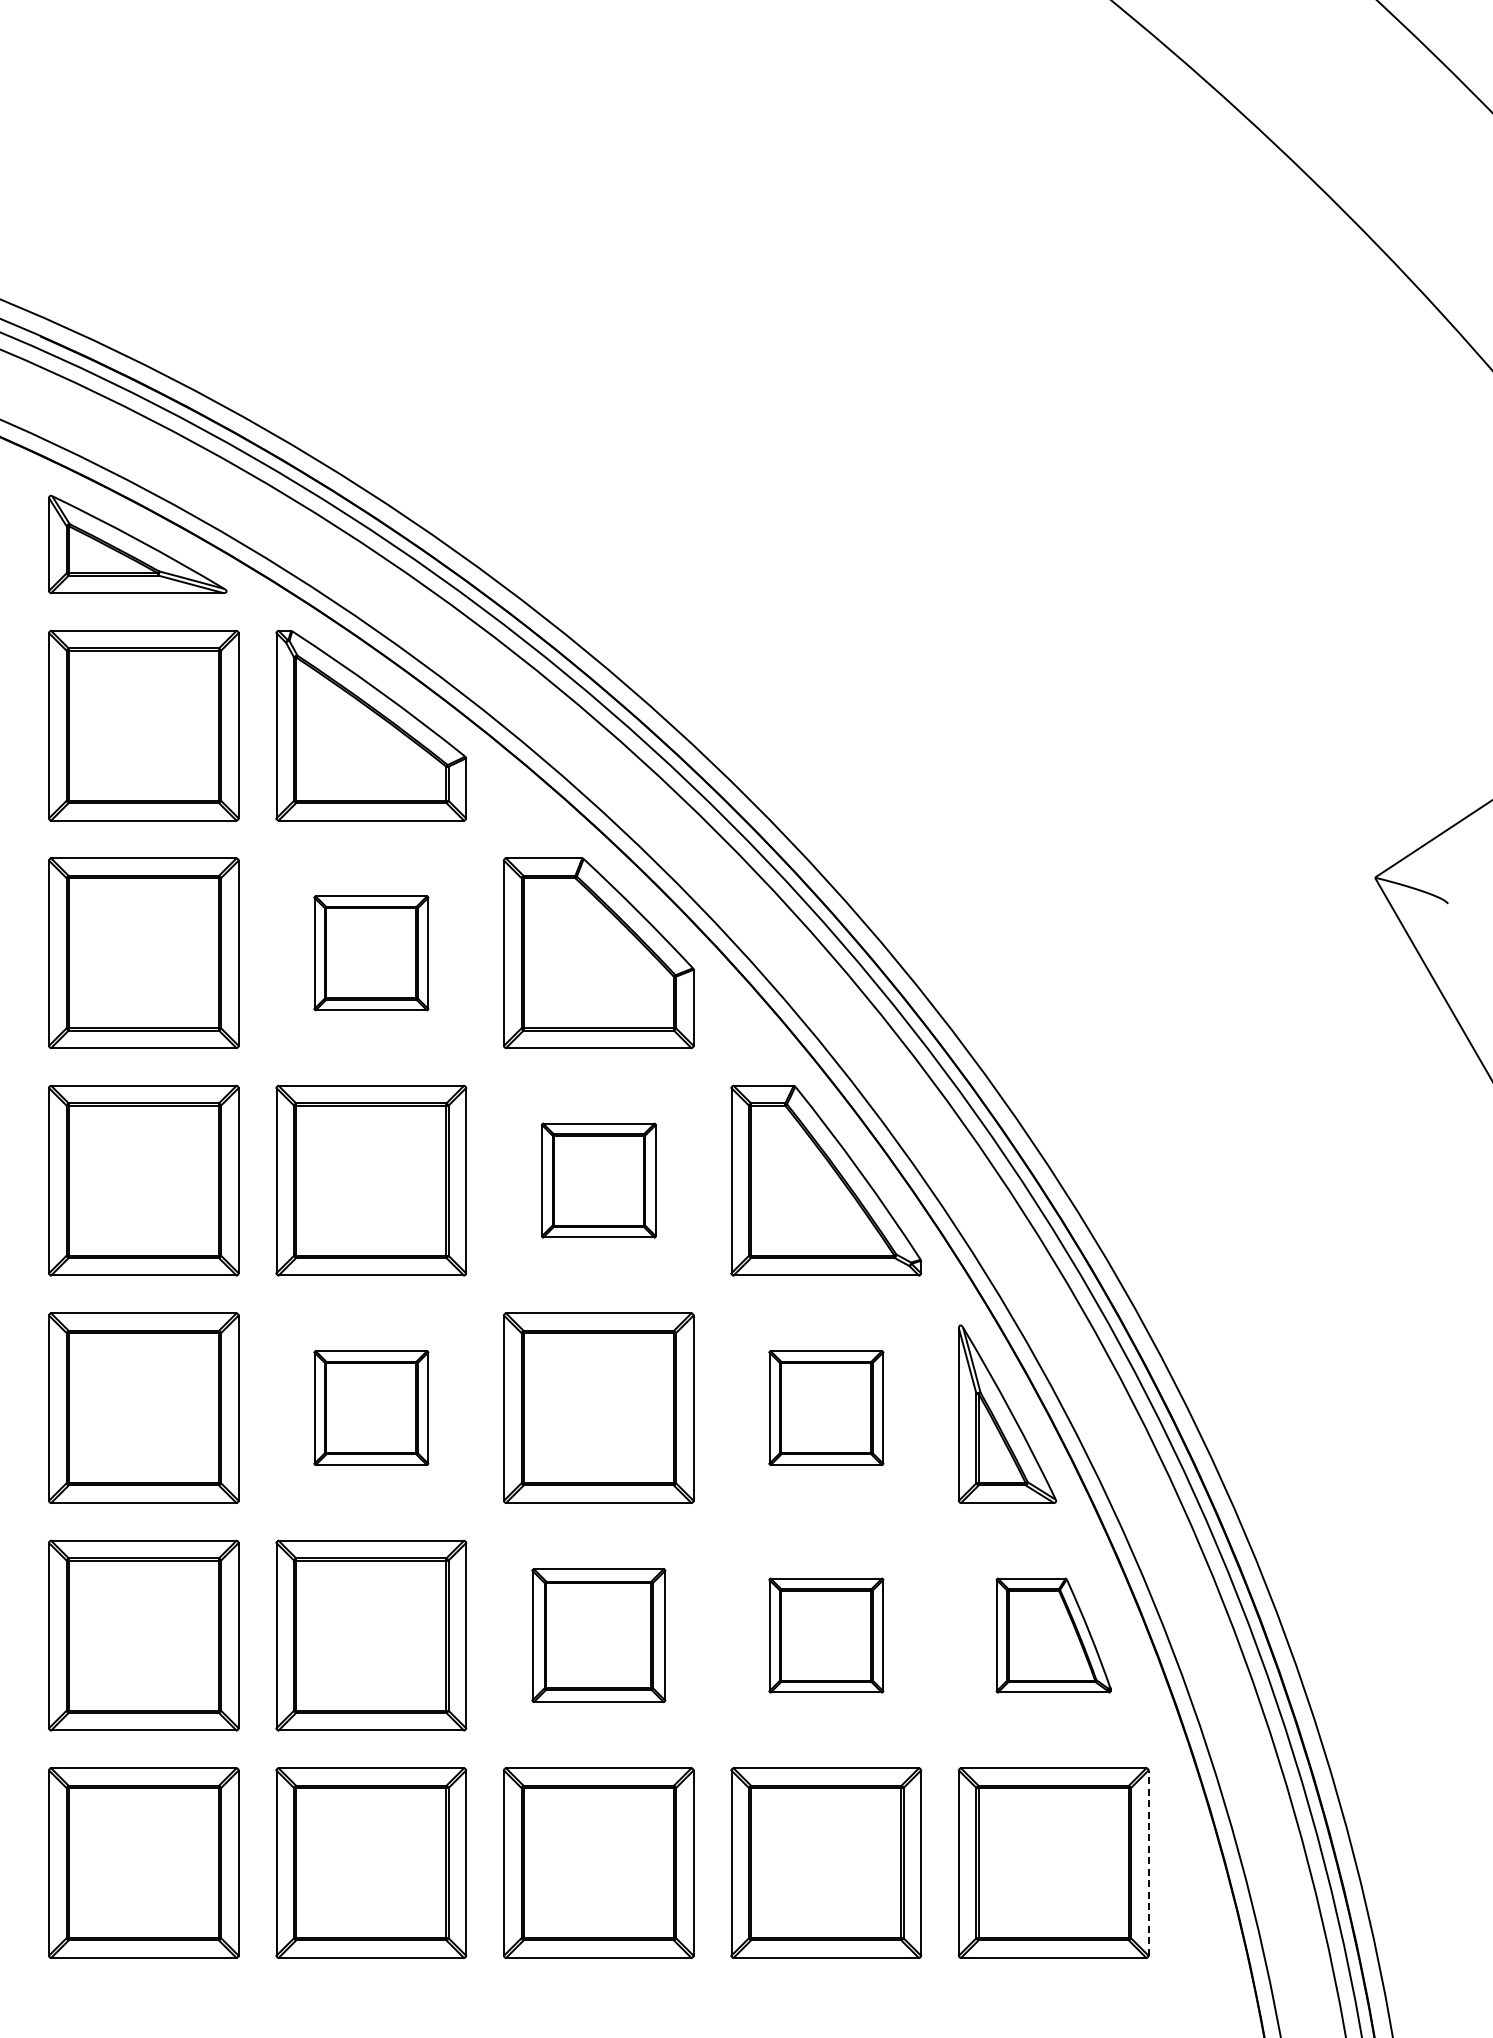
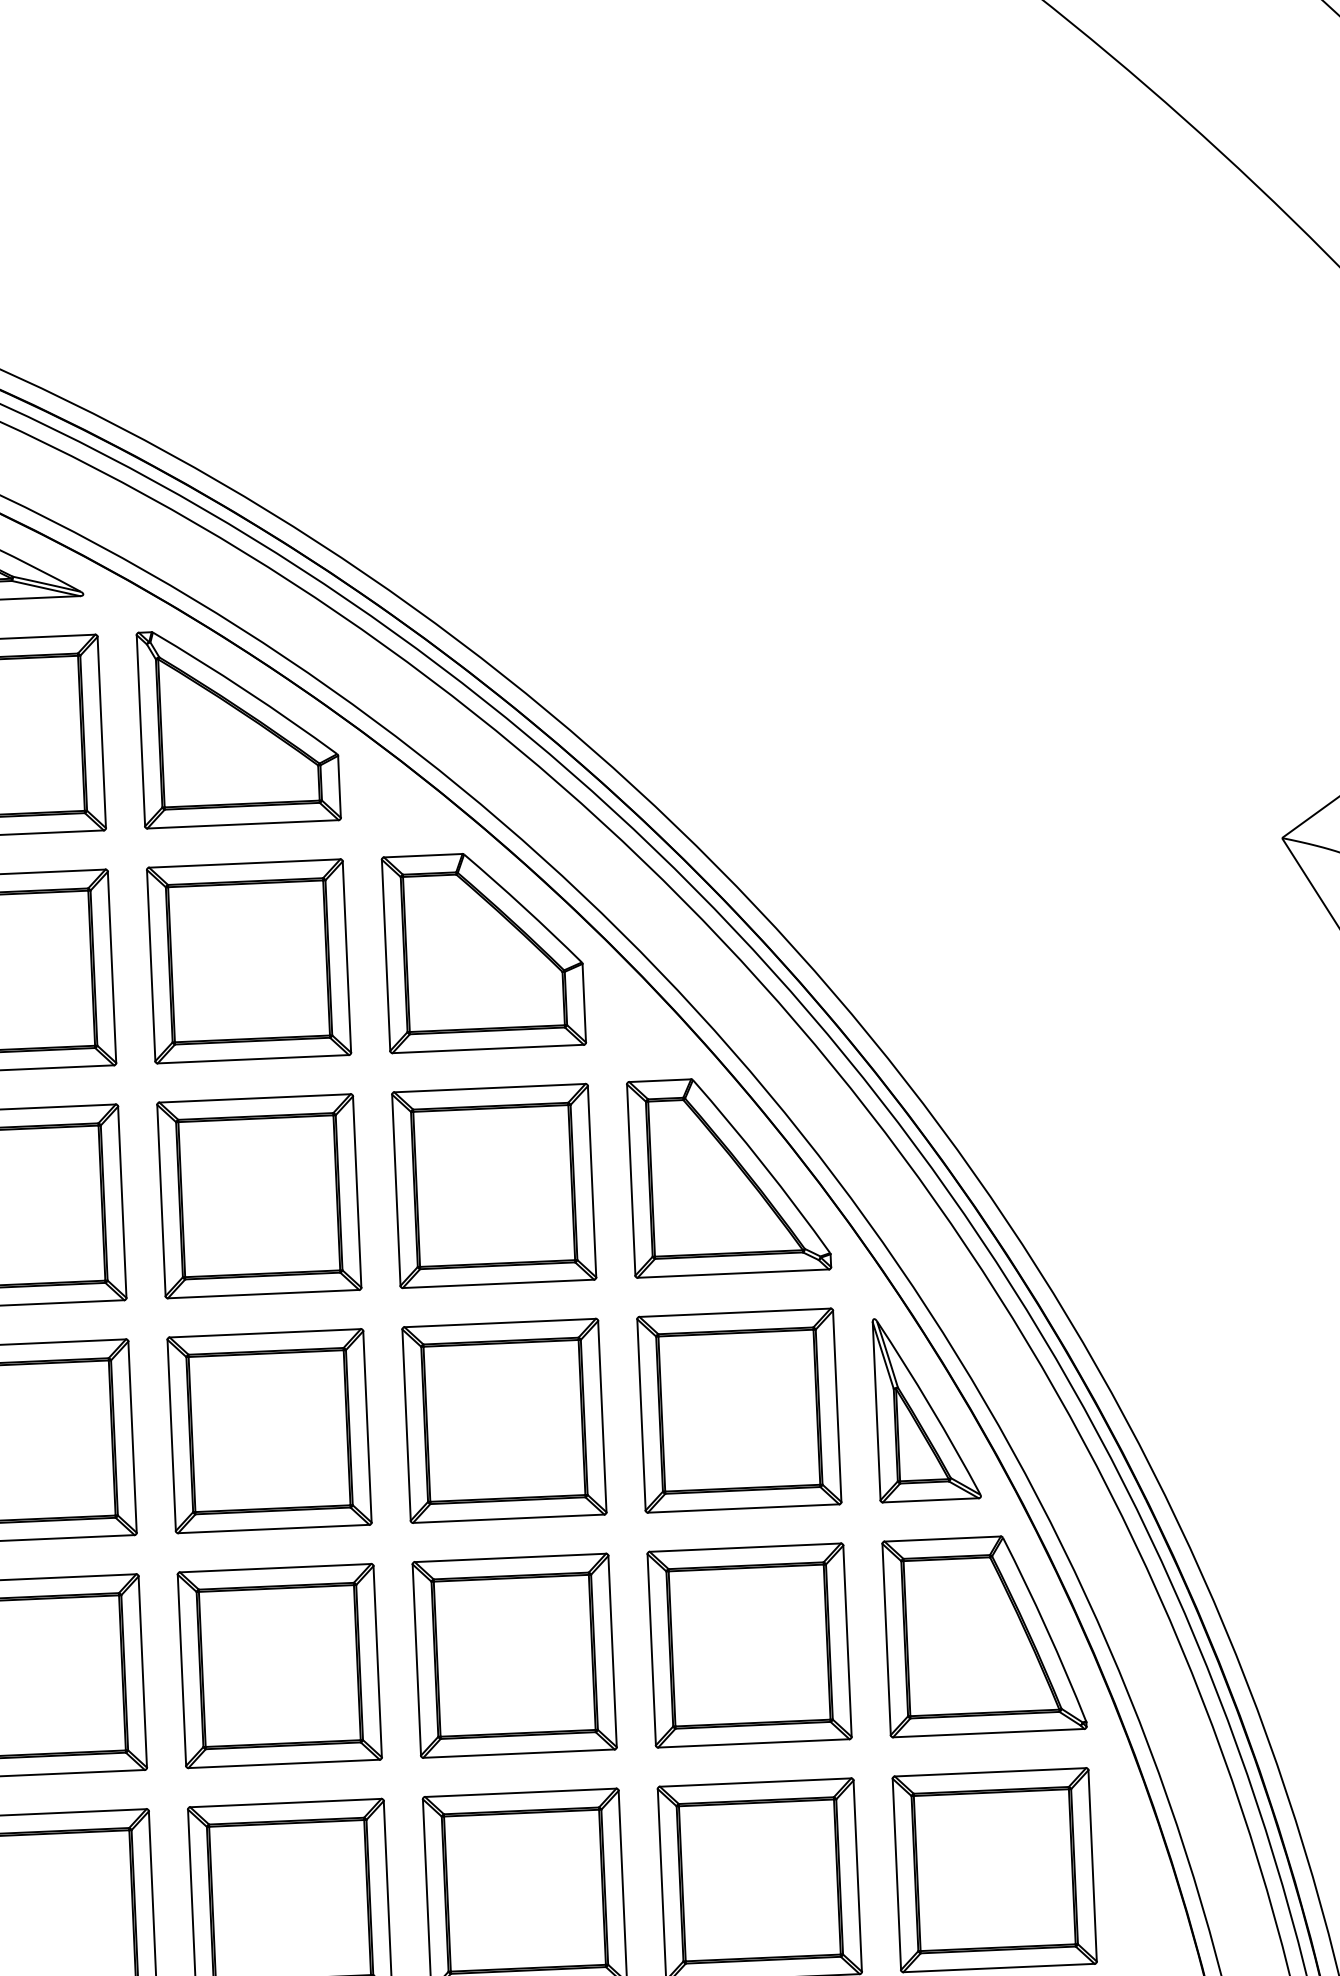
part: (371, 953) -> (249, 961), size x1.67
part: (598, 1180) -> (493, 1185), size x1.67
part: (371, 1407) -> (269, 1430), size x1.67
part: (826, 1407) -> (739, 1409), size x1.67
part: (598, 1635) -> (514, 1655), size x1.43
part: (826, 1635) -> (749, 1645), size x1.67
part: (1053, 1635) -> (984, 1635), size x1.67
line: (1148, 1863) -> (1092, 1866), dashed -> solid

